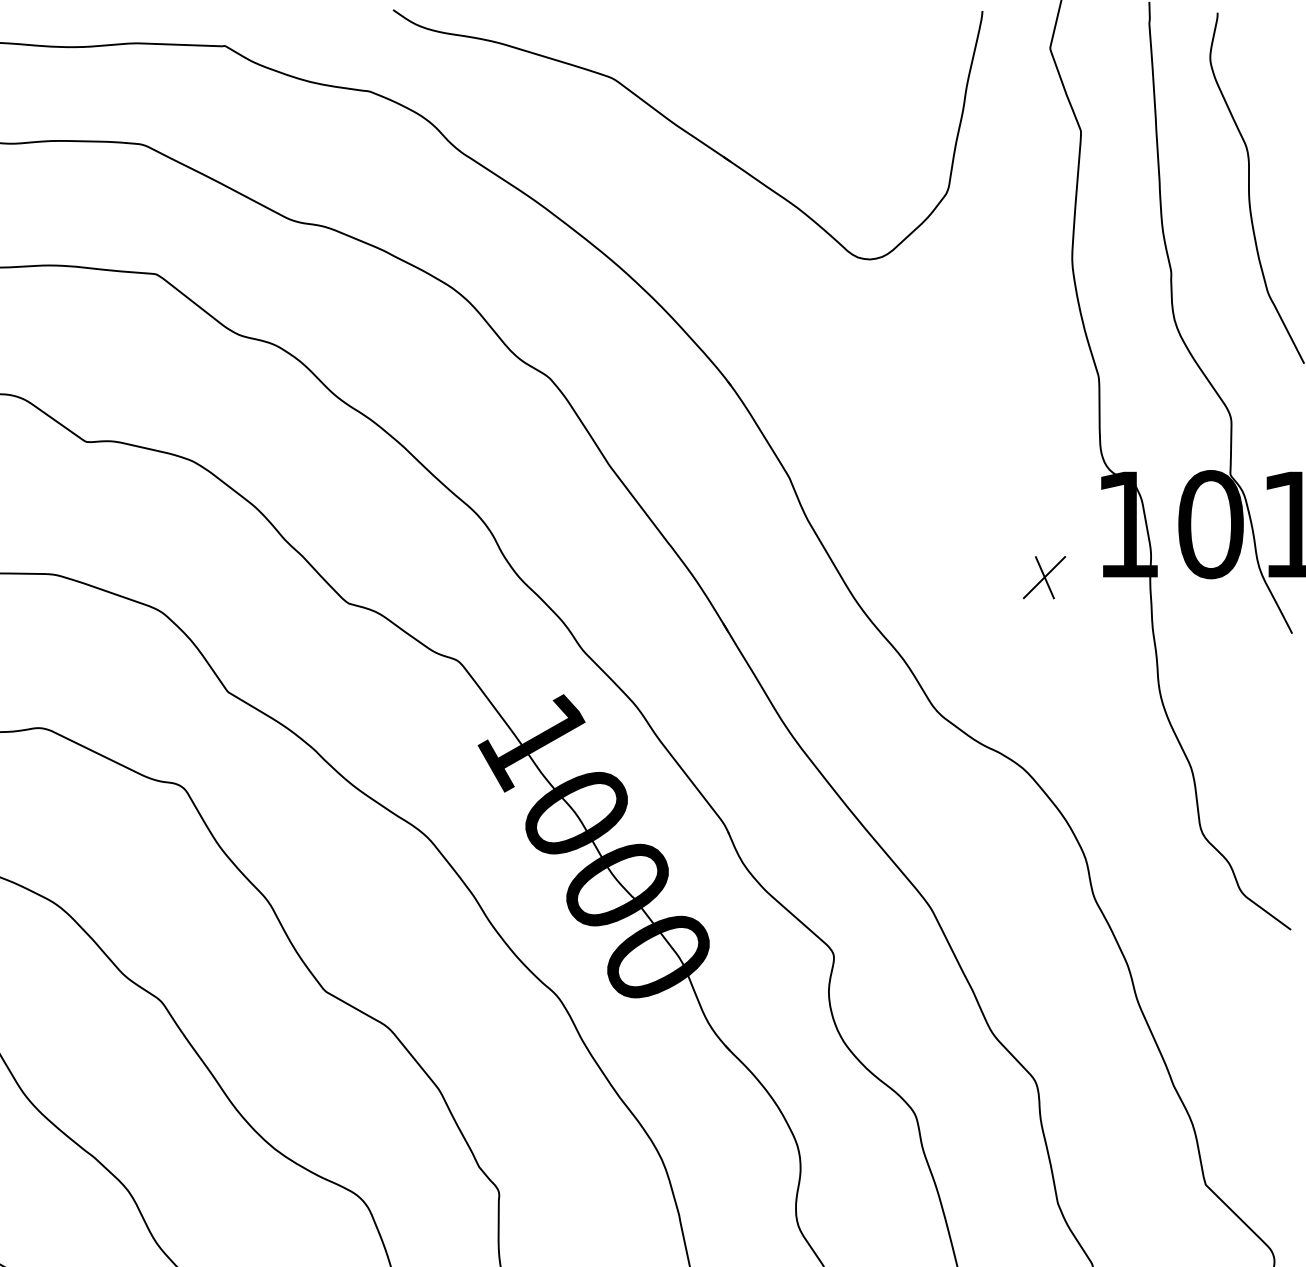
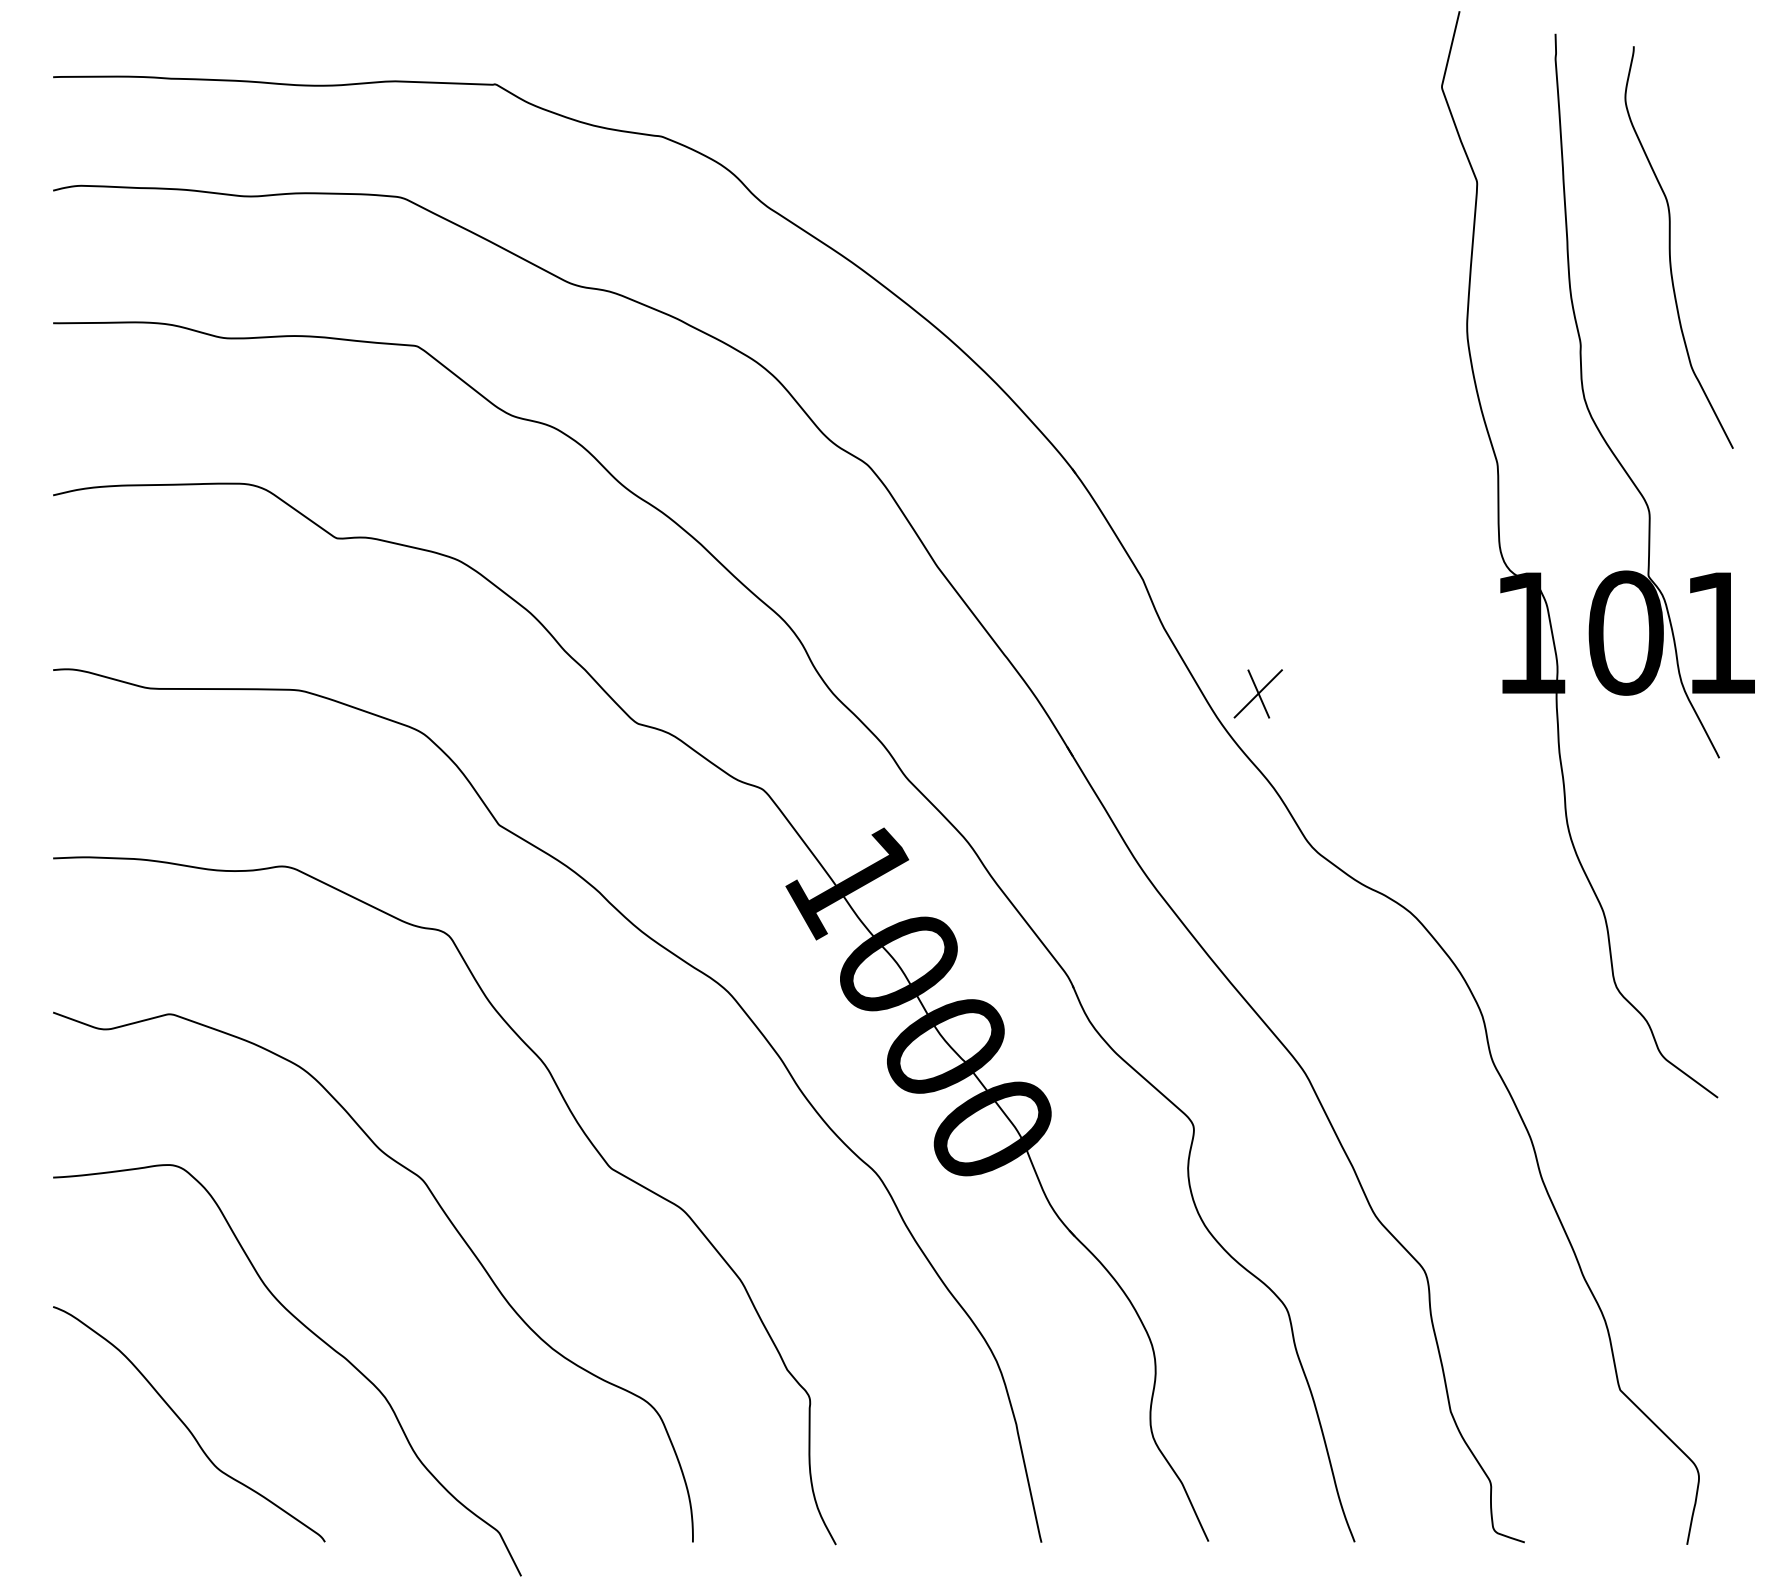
part: (687, 135) -> (1026, 186), removed
part: (1043, 577) -> (1257, 693), moved

